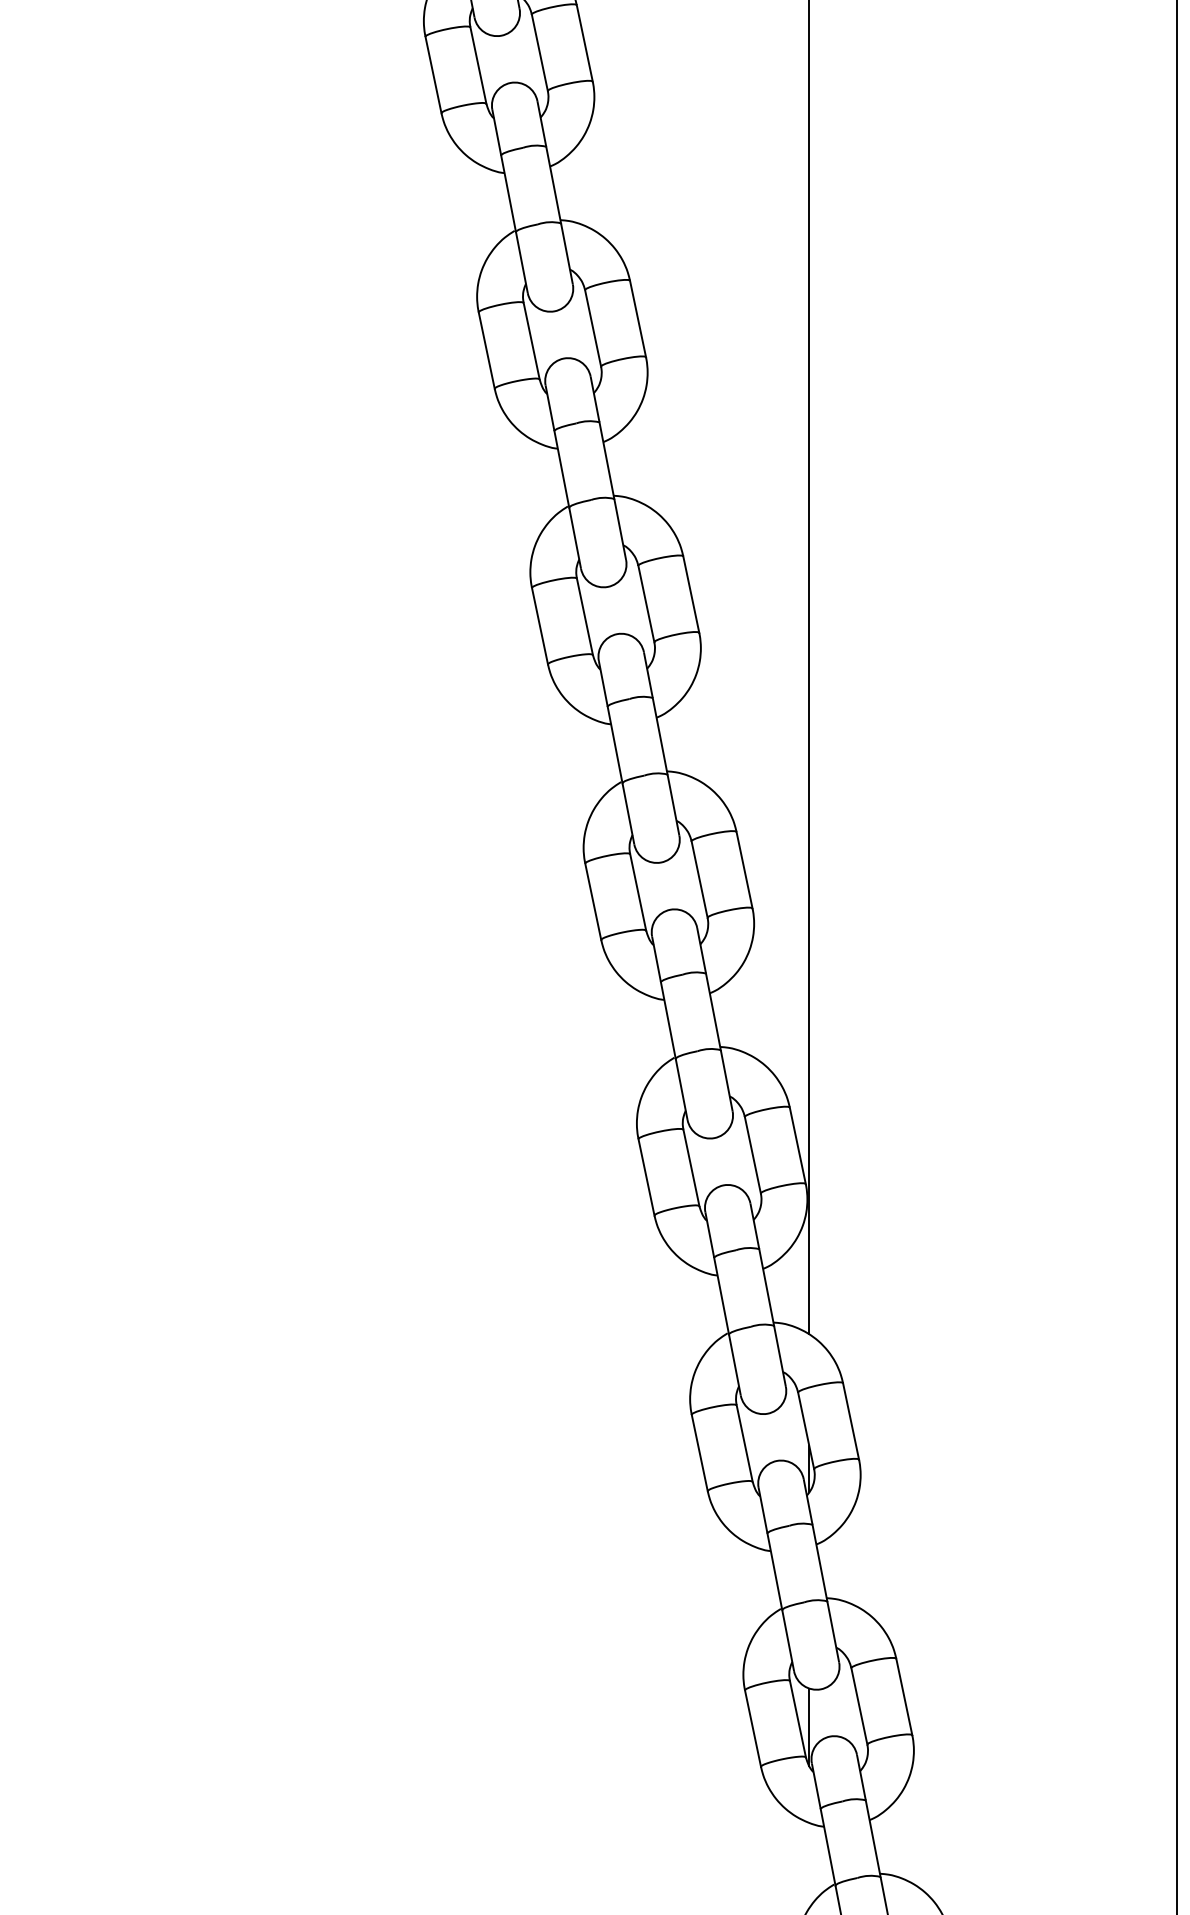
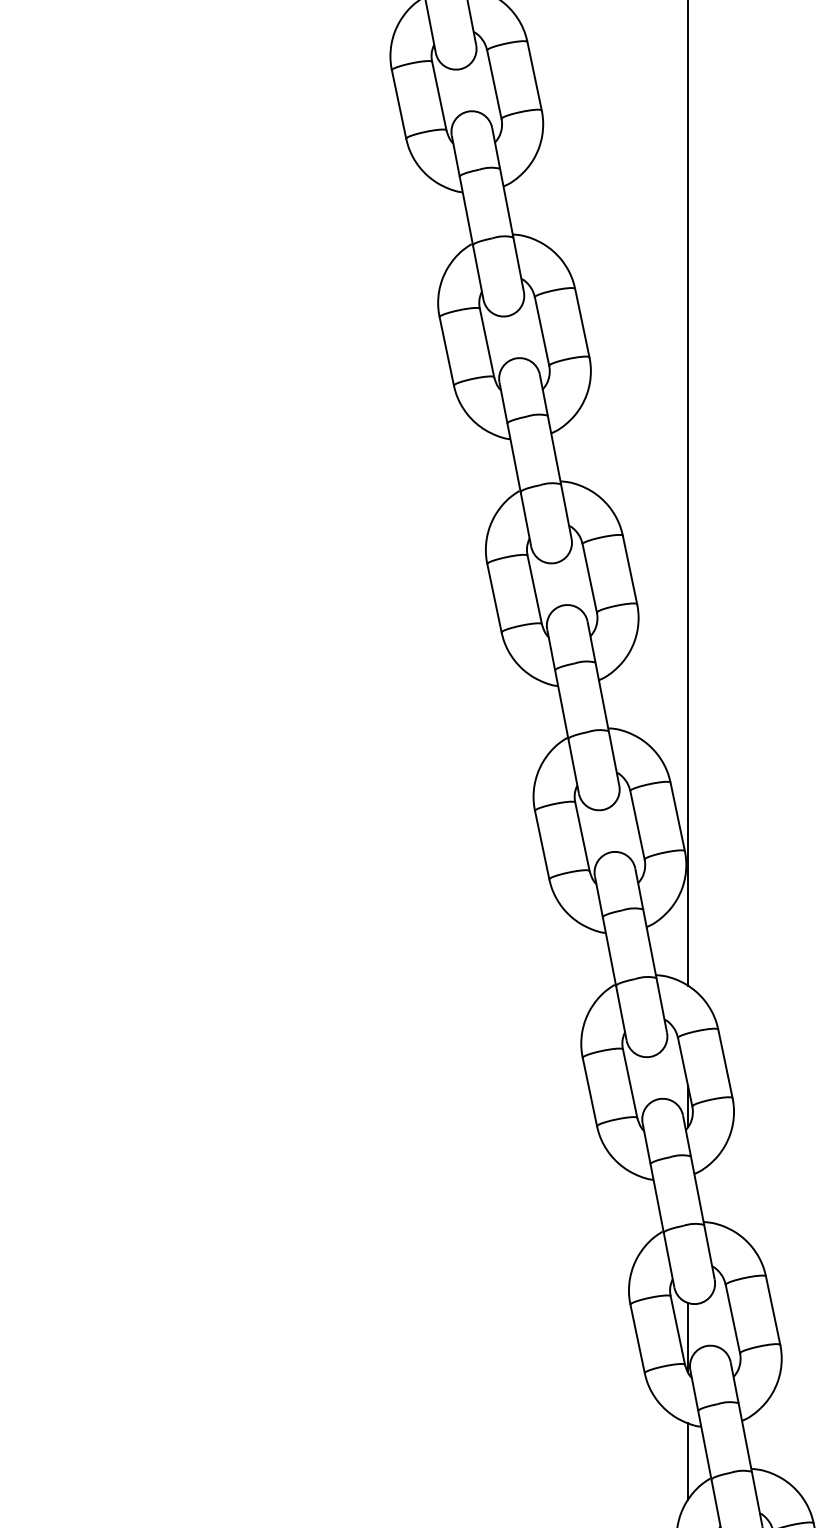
line: (809, 1865) -> (688, 1461), added

